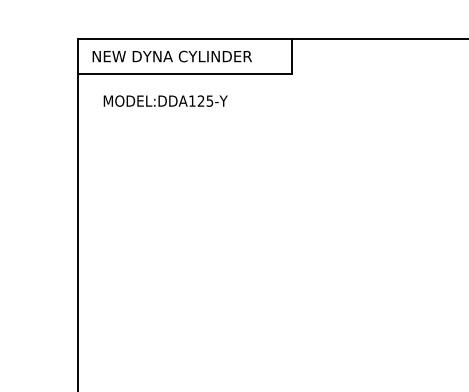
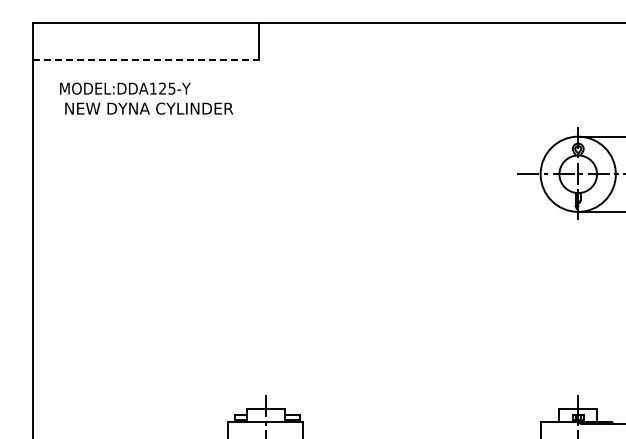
text: (172, 56) -> (149, 108), moved
line: (184, 74) -> (145, 60), solid -> dashed

